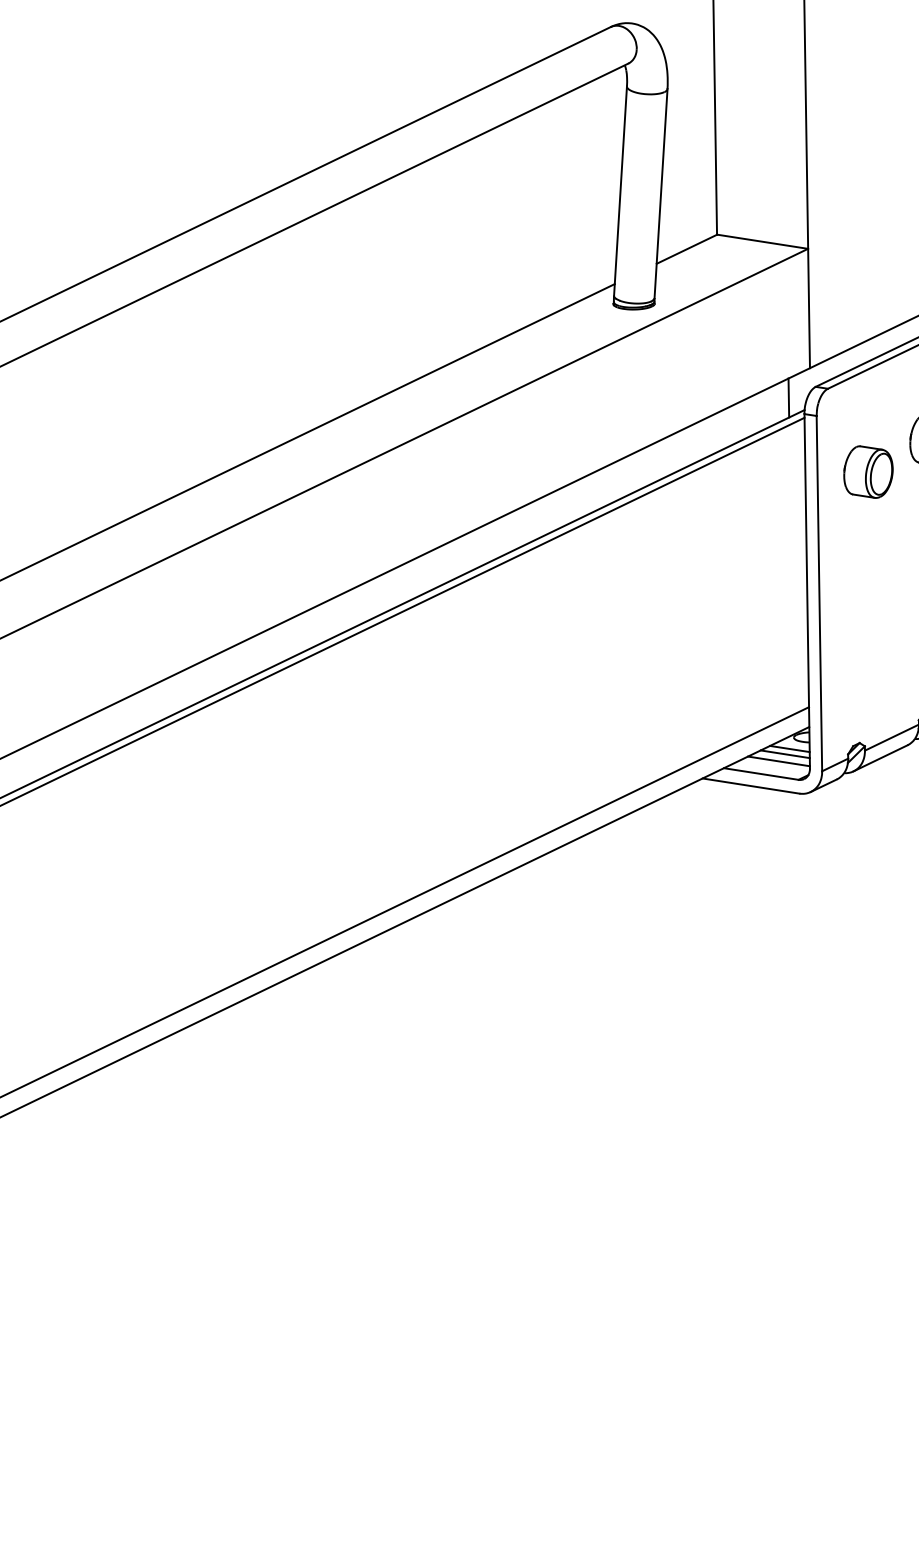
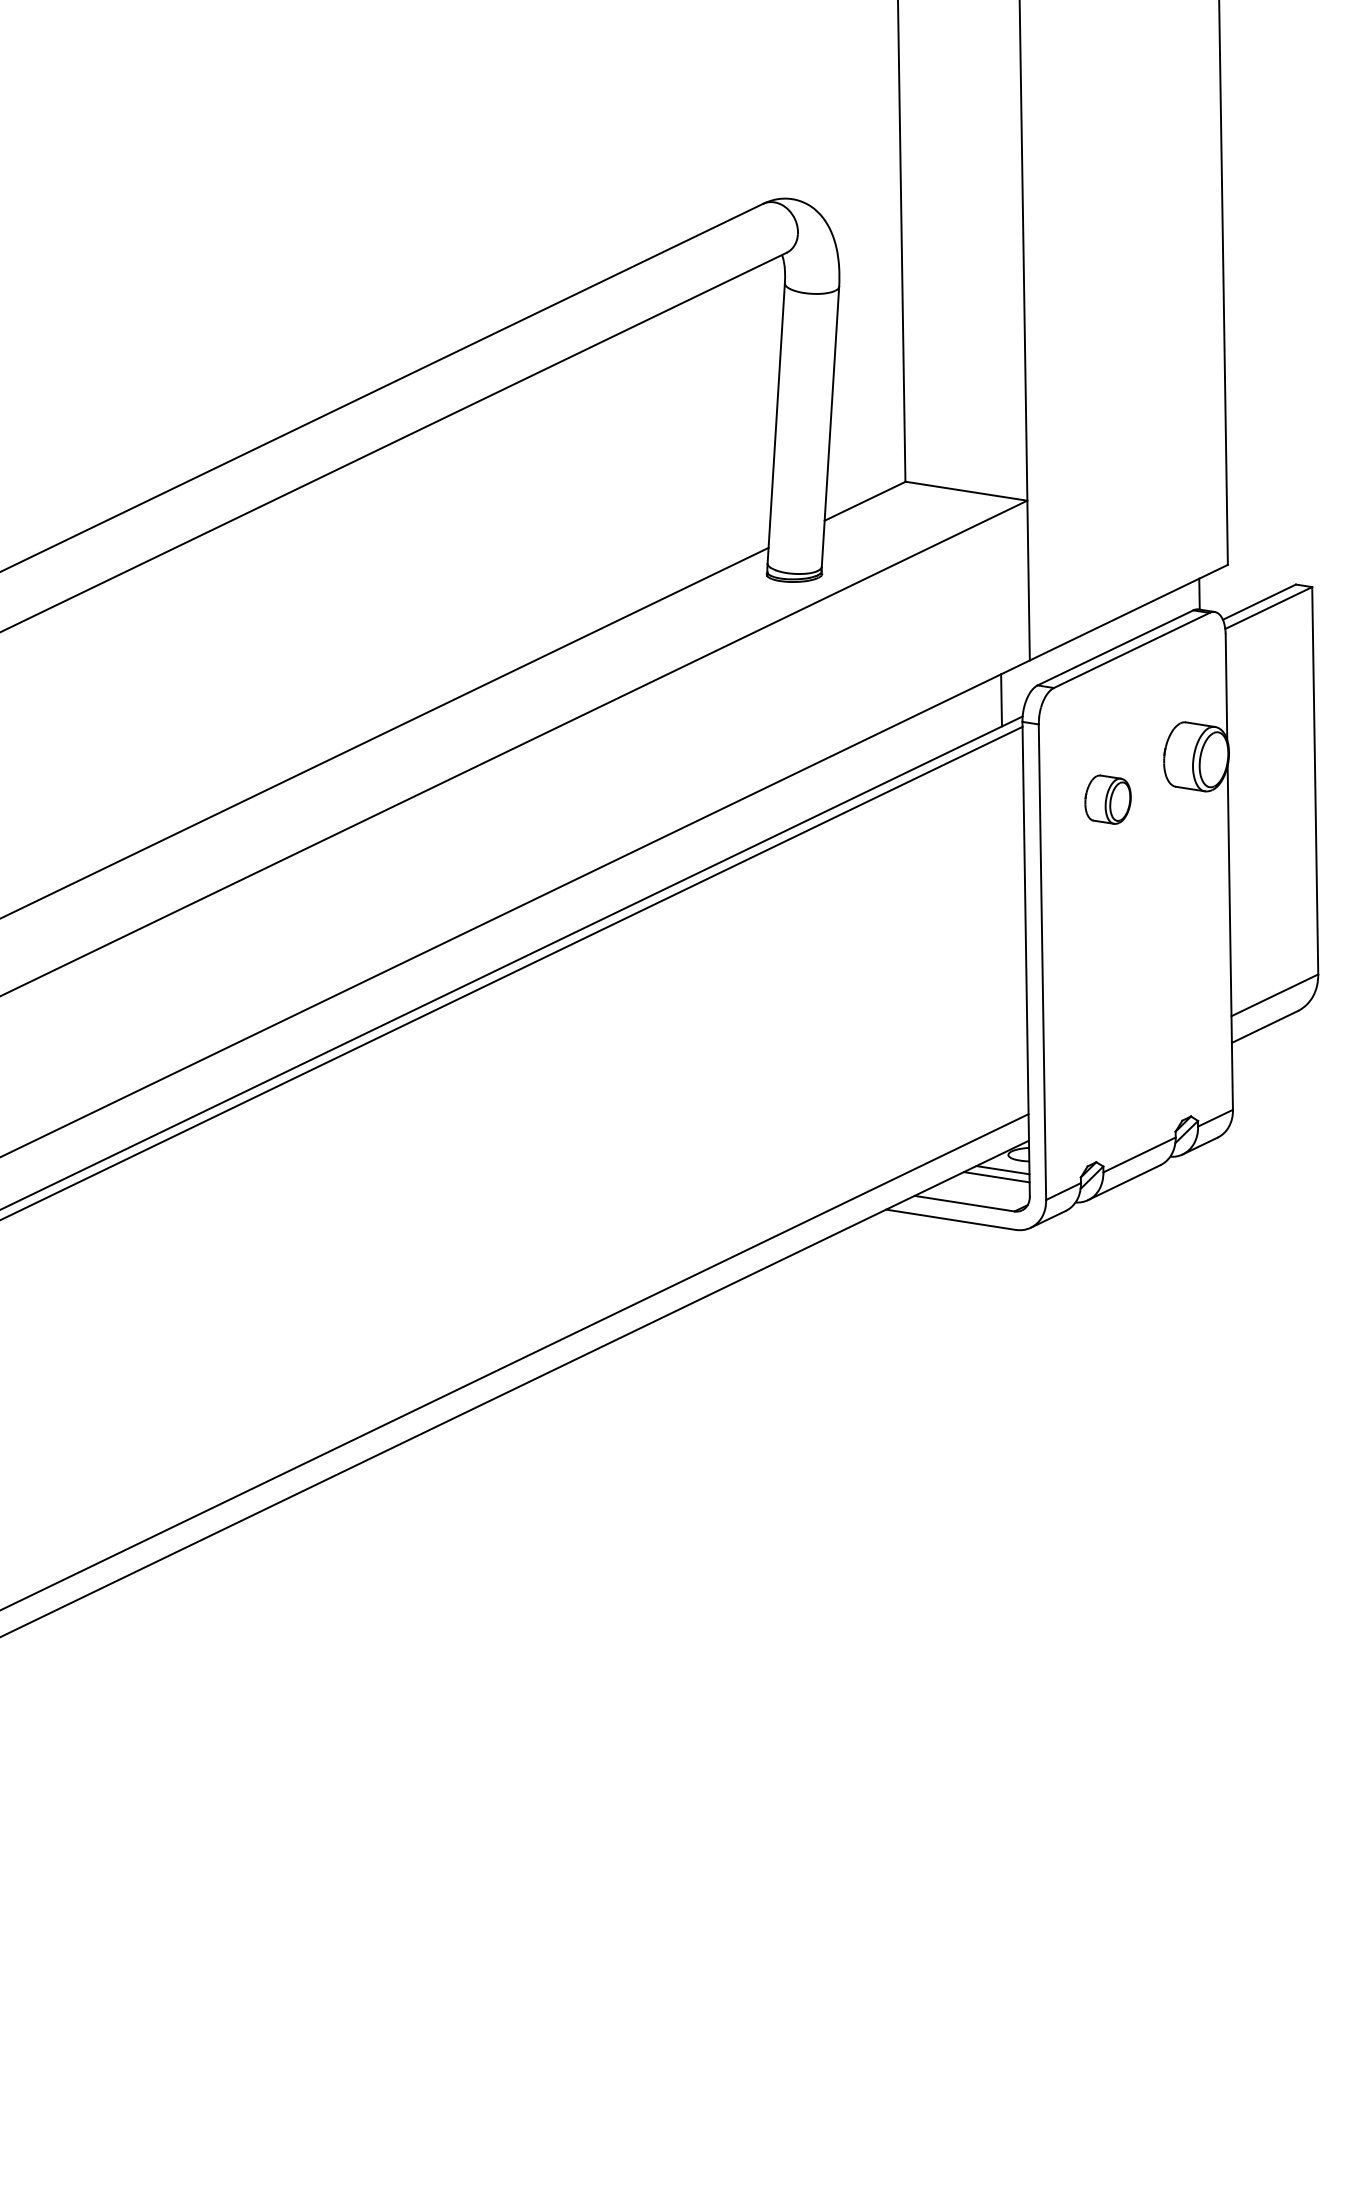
part: (867, 472) -> (1107, 799), size x0.7
line: (779, 761) -> (988, 1186), removed

